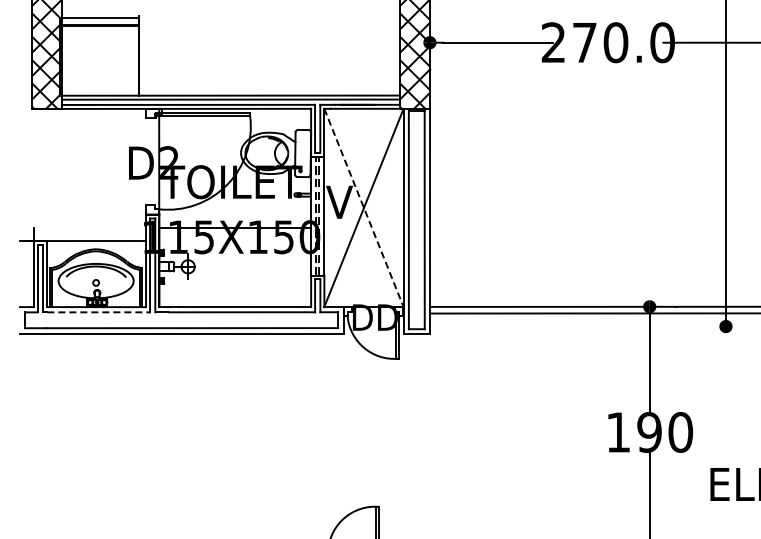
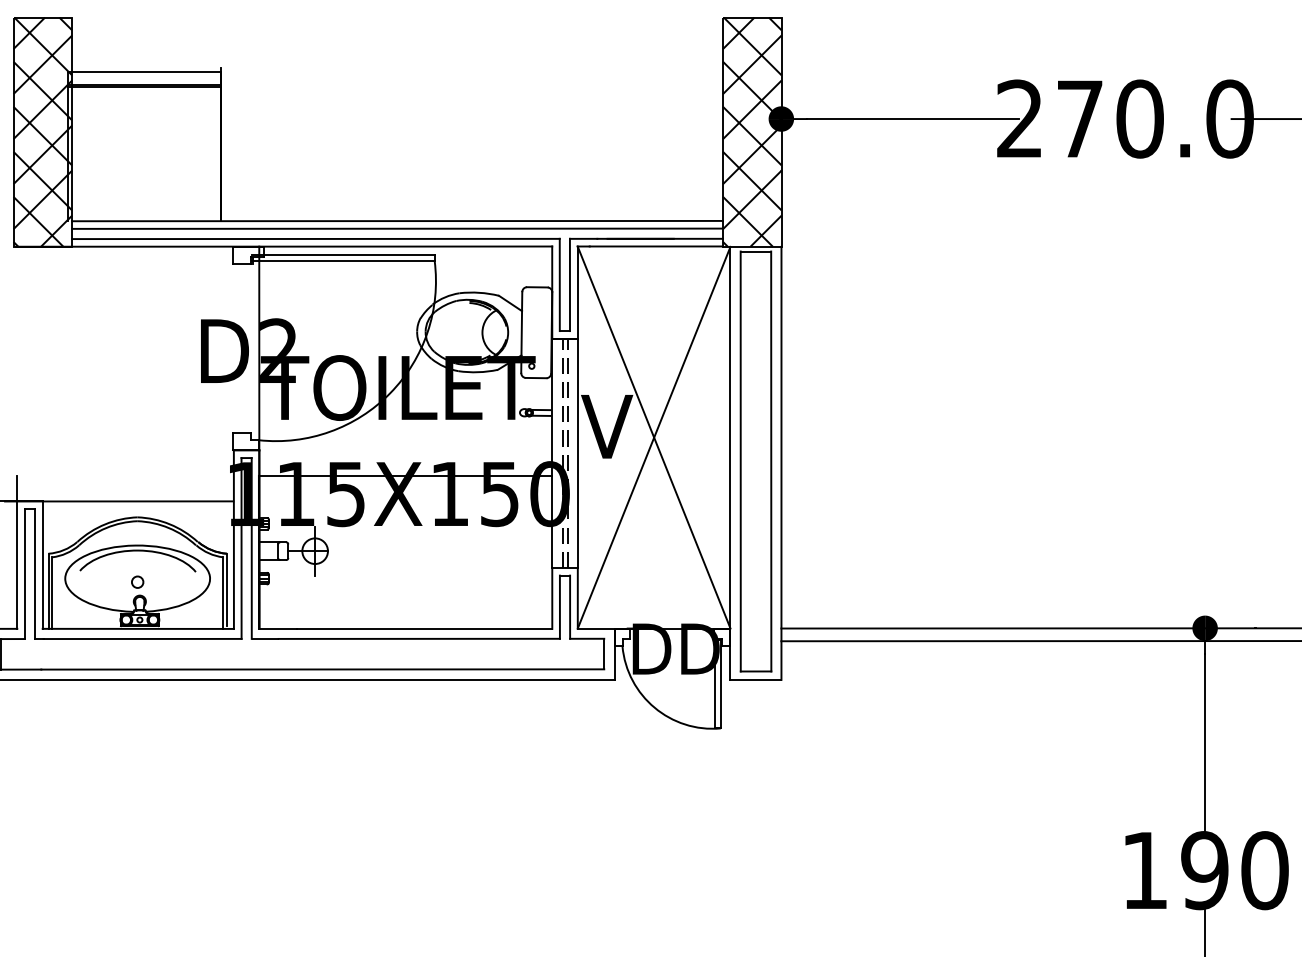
line: (363, 207) -> (653, 436), dashed -> solid
line: (99, 312) -> (144, 639), dashed -> solid

